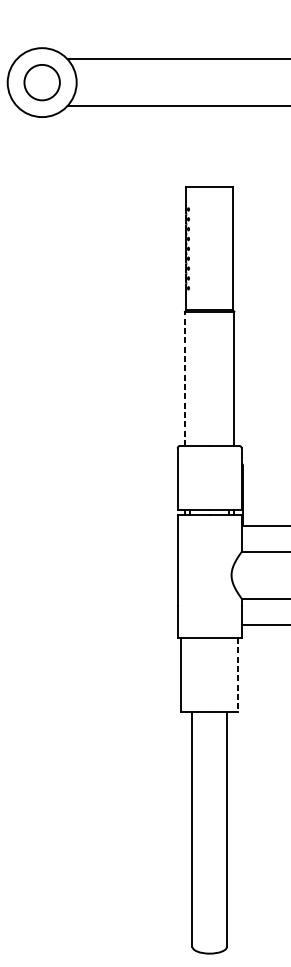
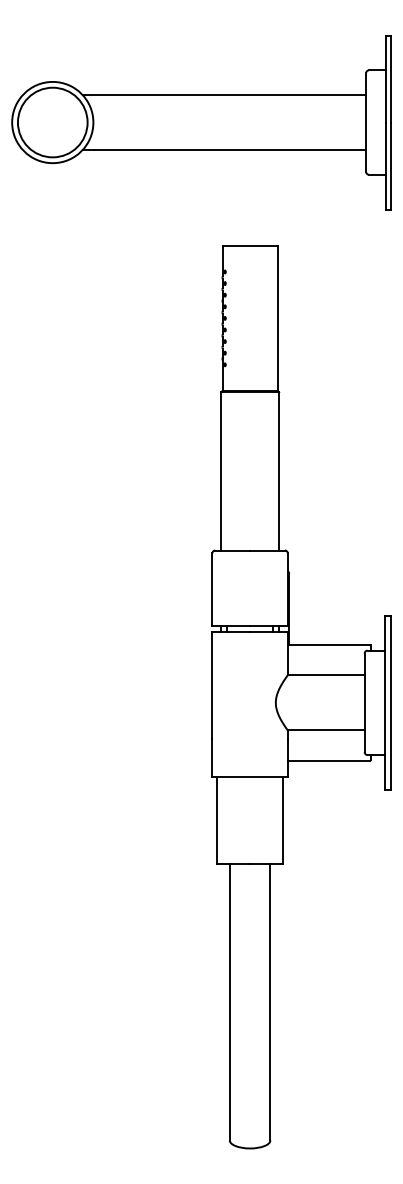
circle: (41, 82) -> (52, 122), size x1.67
line: (185, 378) -> (221, 470), dashed -> solid
line: (238, 675) -> (283, 820), dashed -> solid

